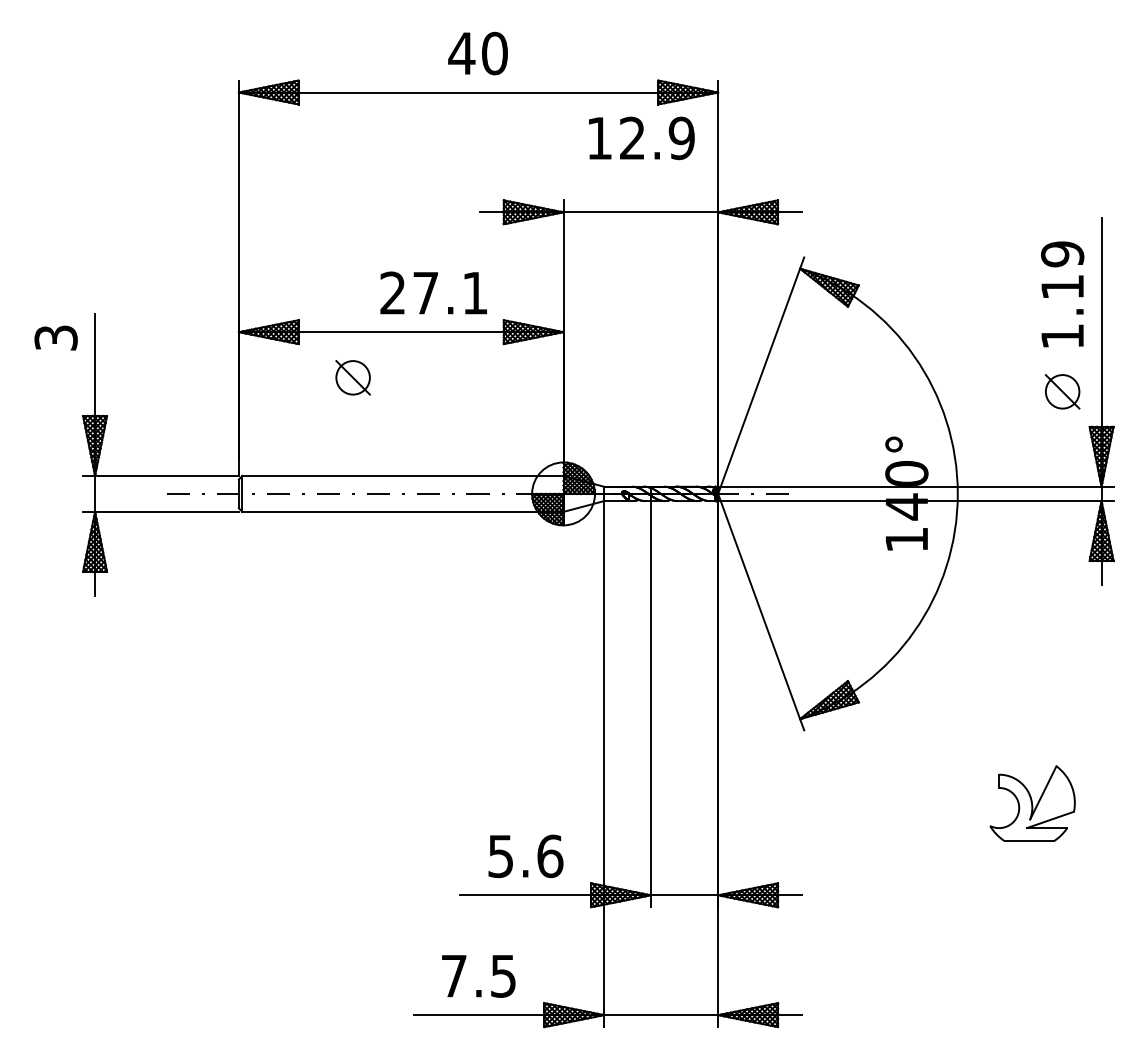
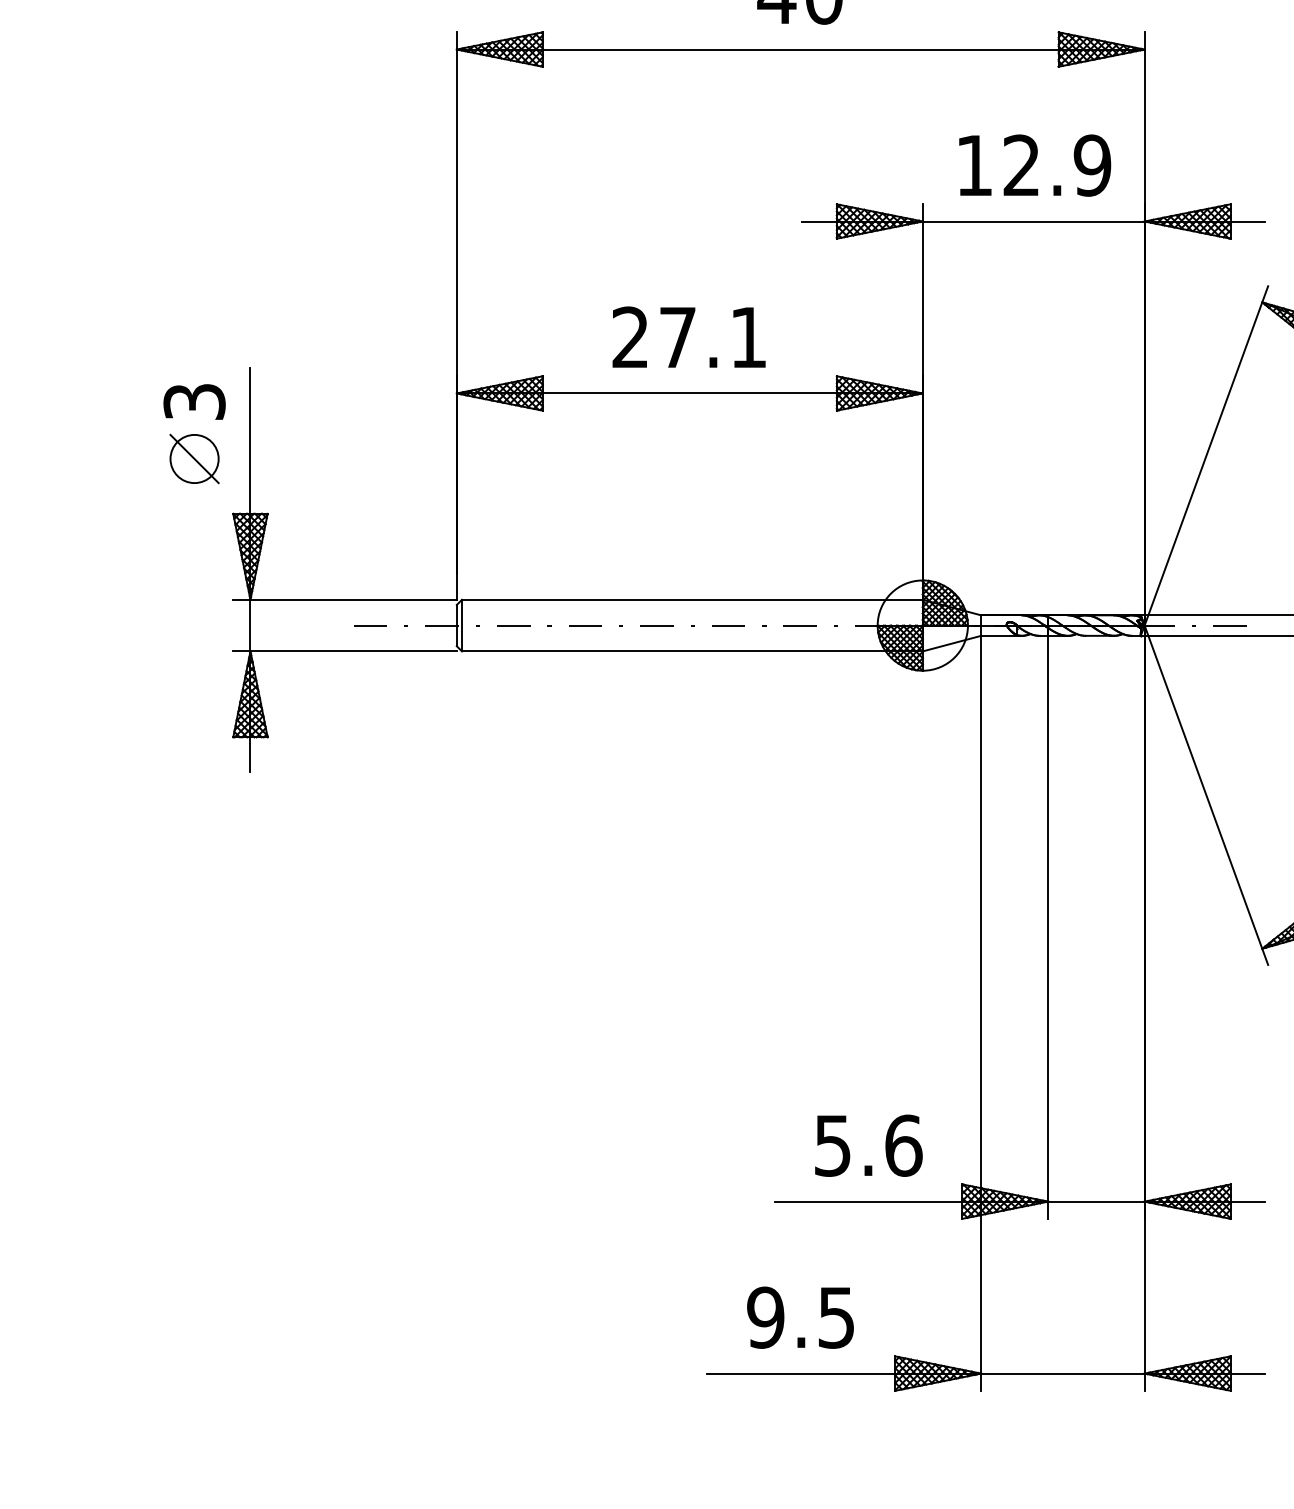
text: (641, 138) -> (1034, 165), moved
text: (433, 292) -> (688, 336), moved
part: (352, 377) -> (193, 458), moved
text: (454, 975) -> (766, 1316), 7.5 -> 9.5

